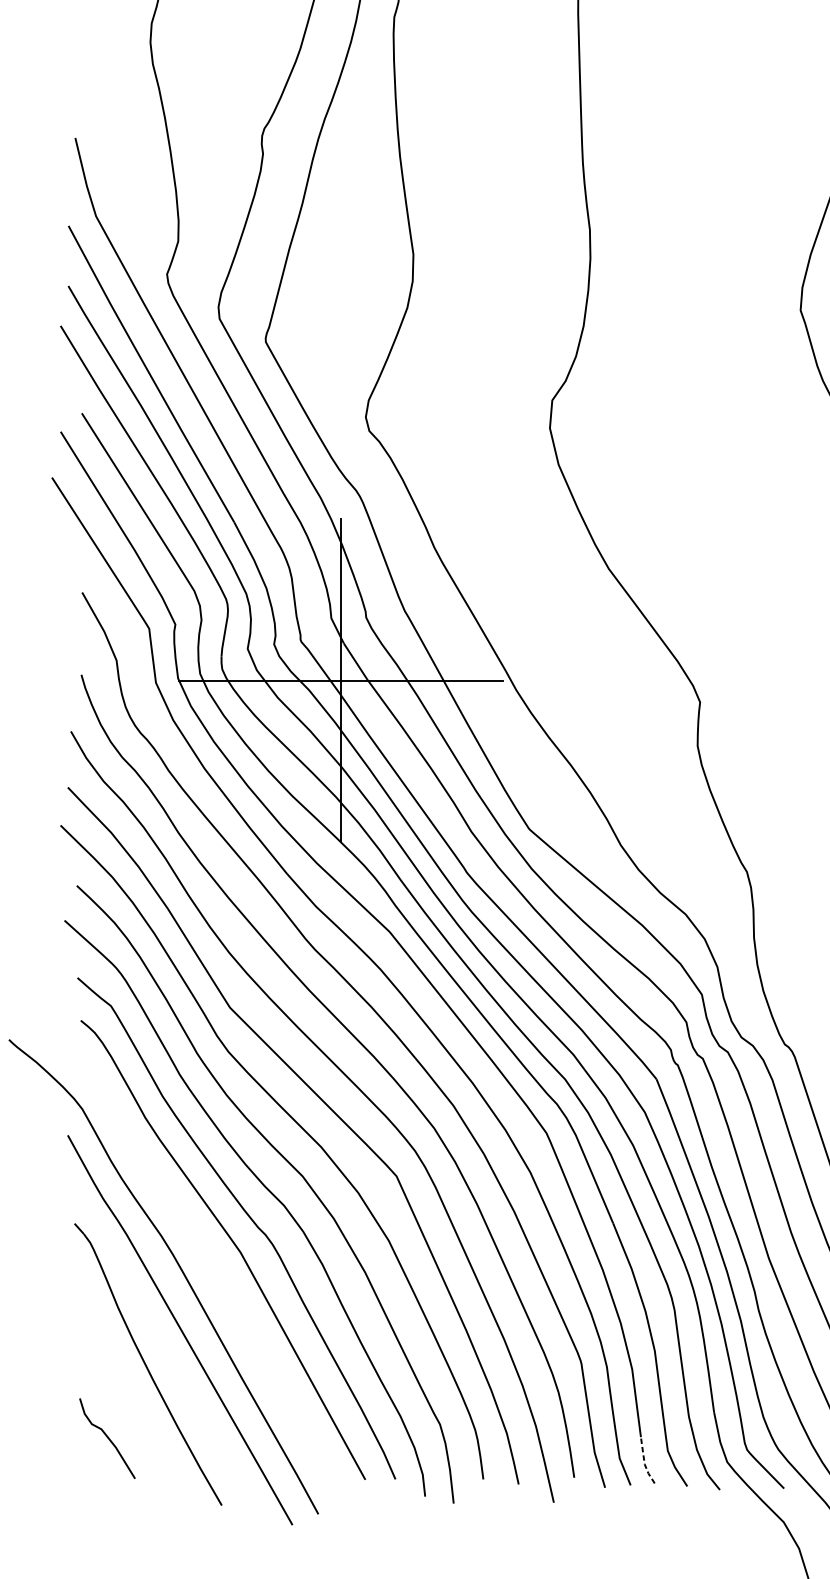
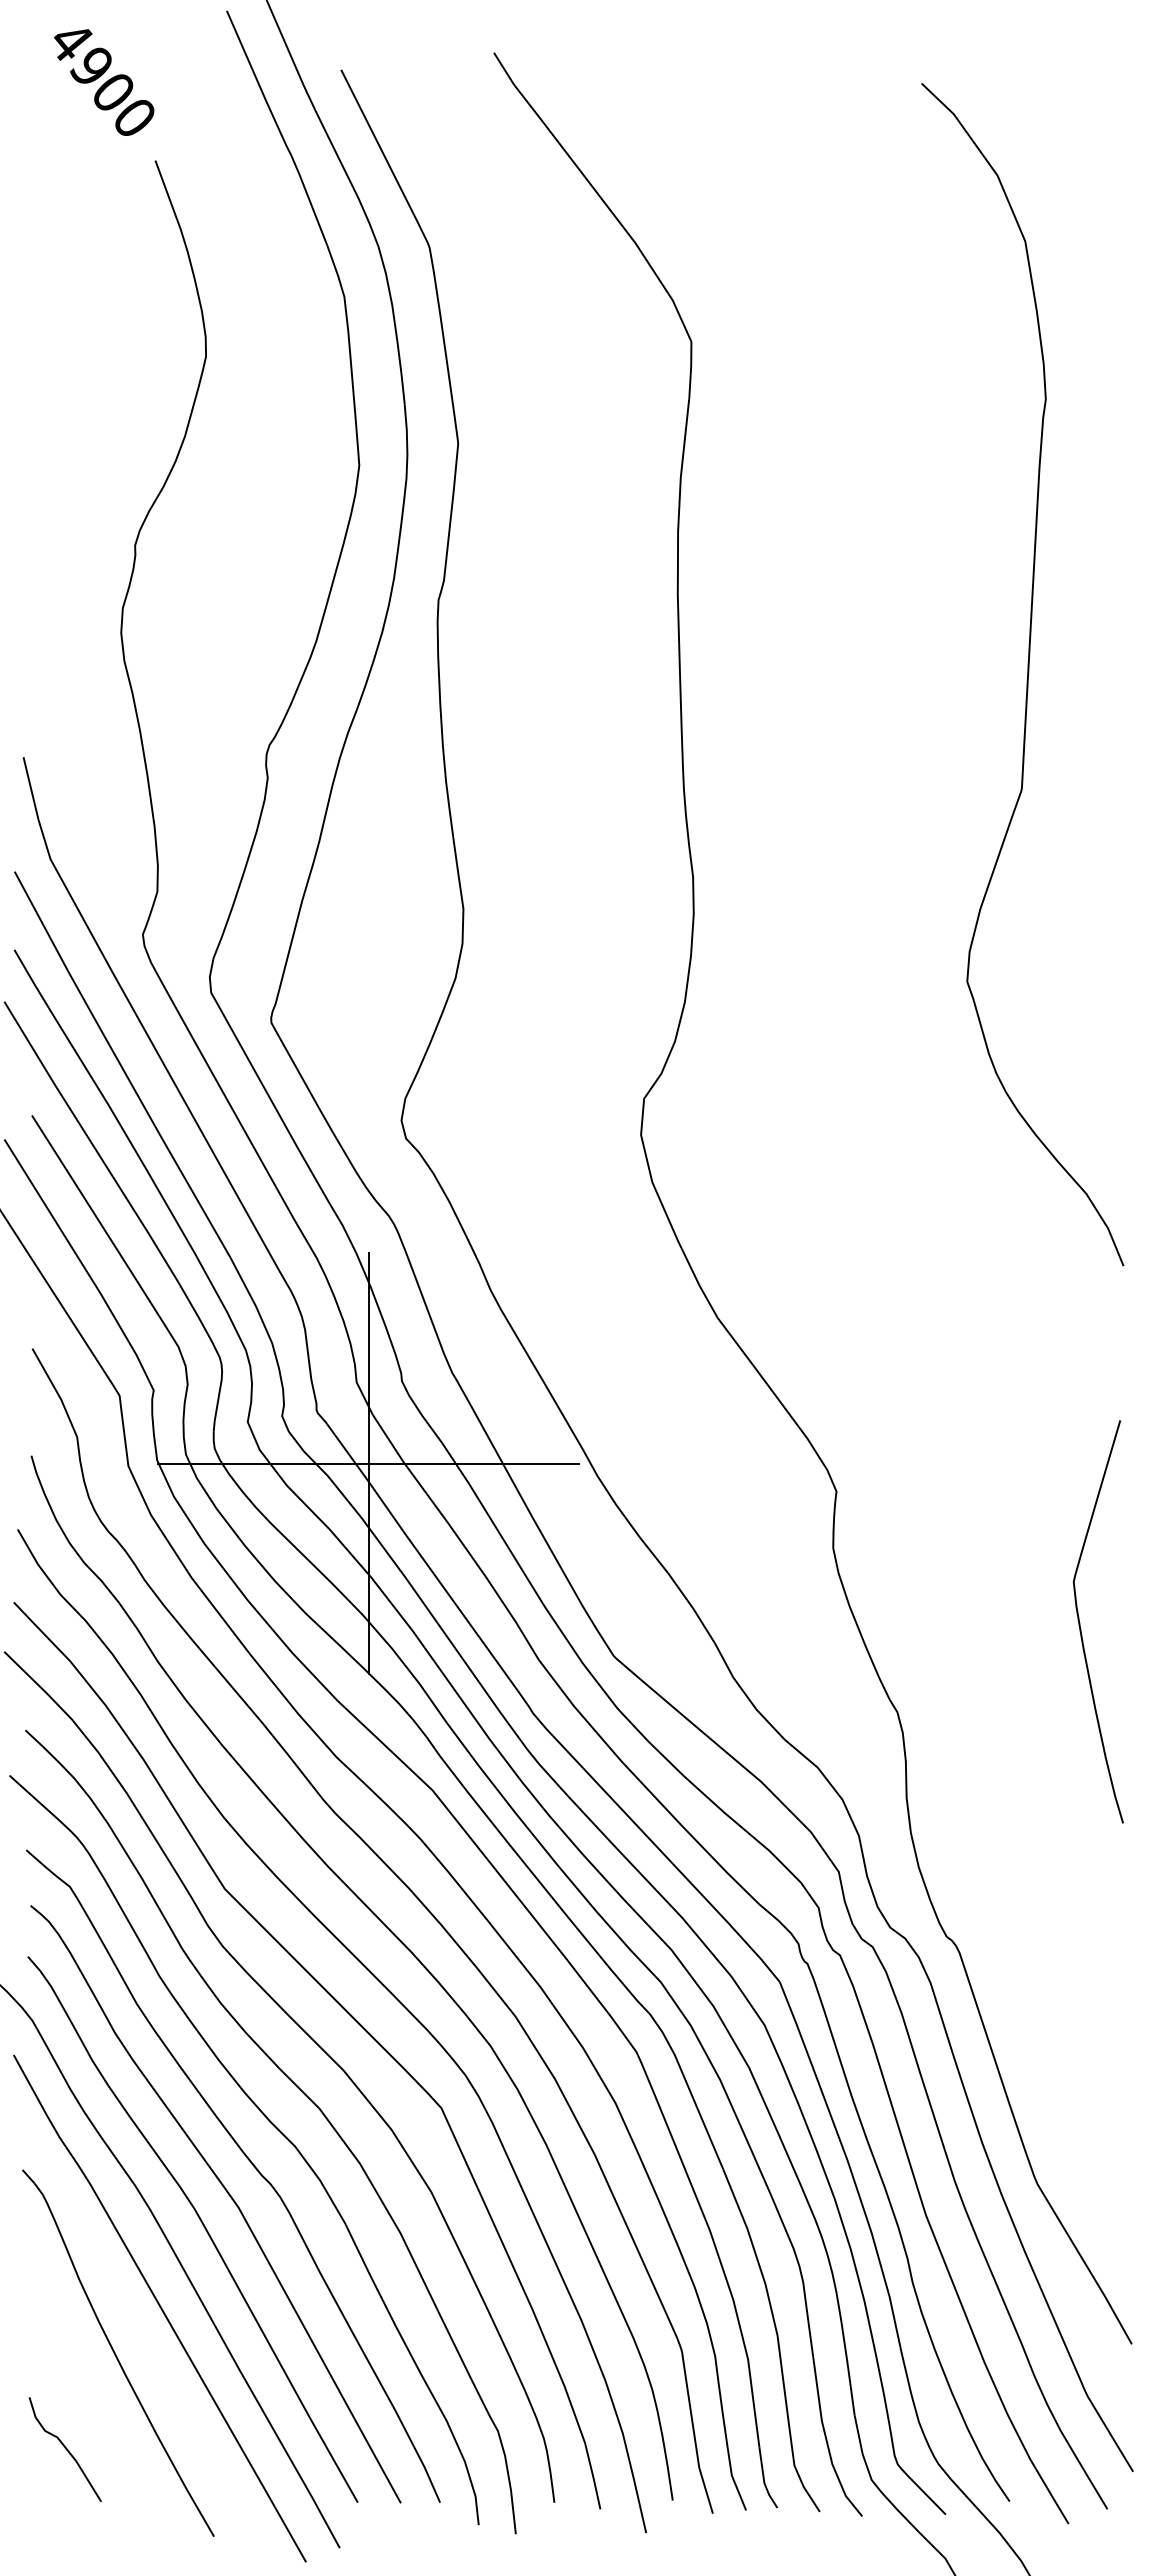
curve: (212, 1266) -> (202, 2225), added
line: (644, 1462) -> (763, 2480), dashed -> solid

